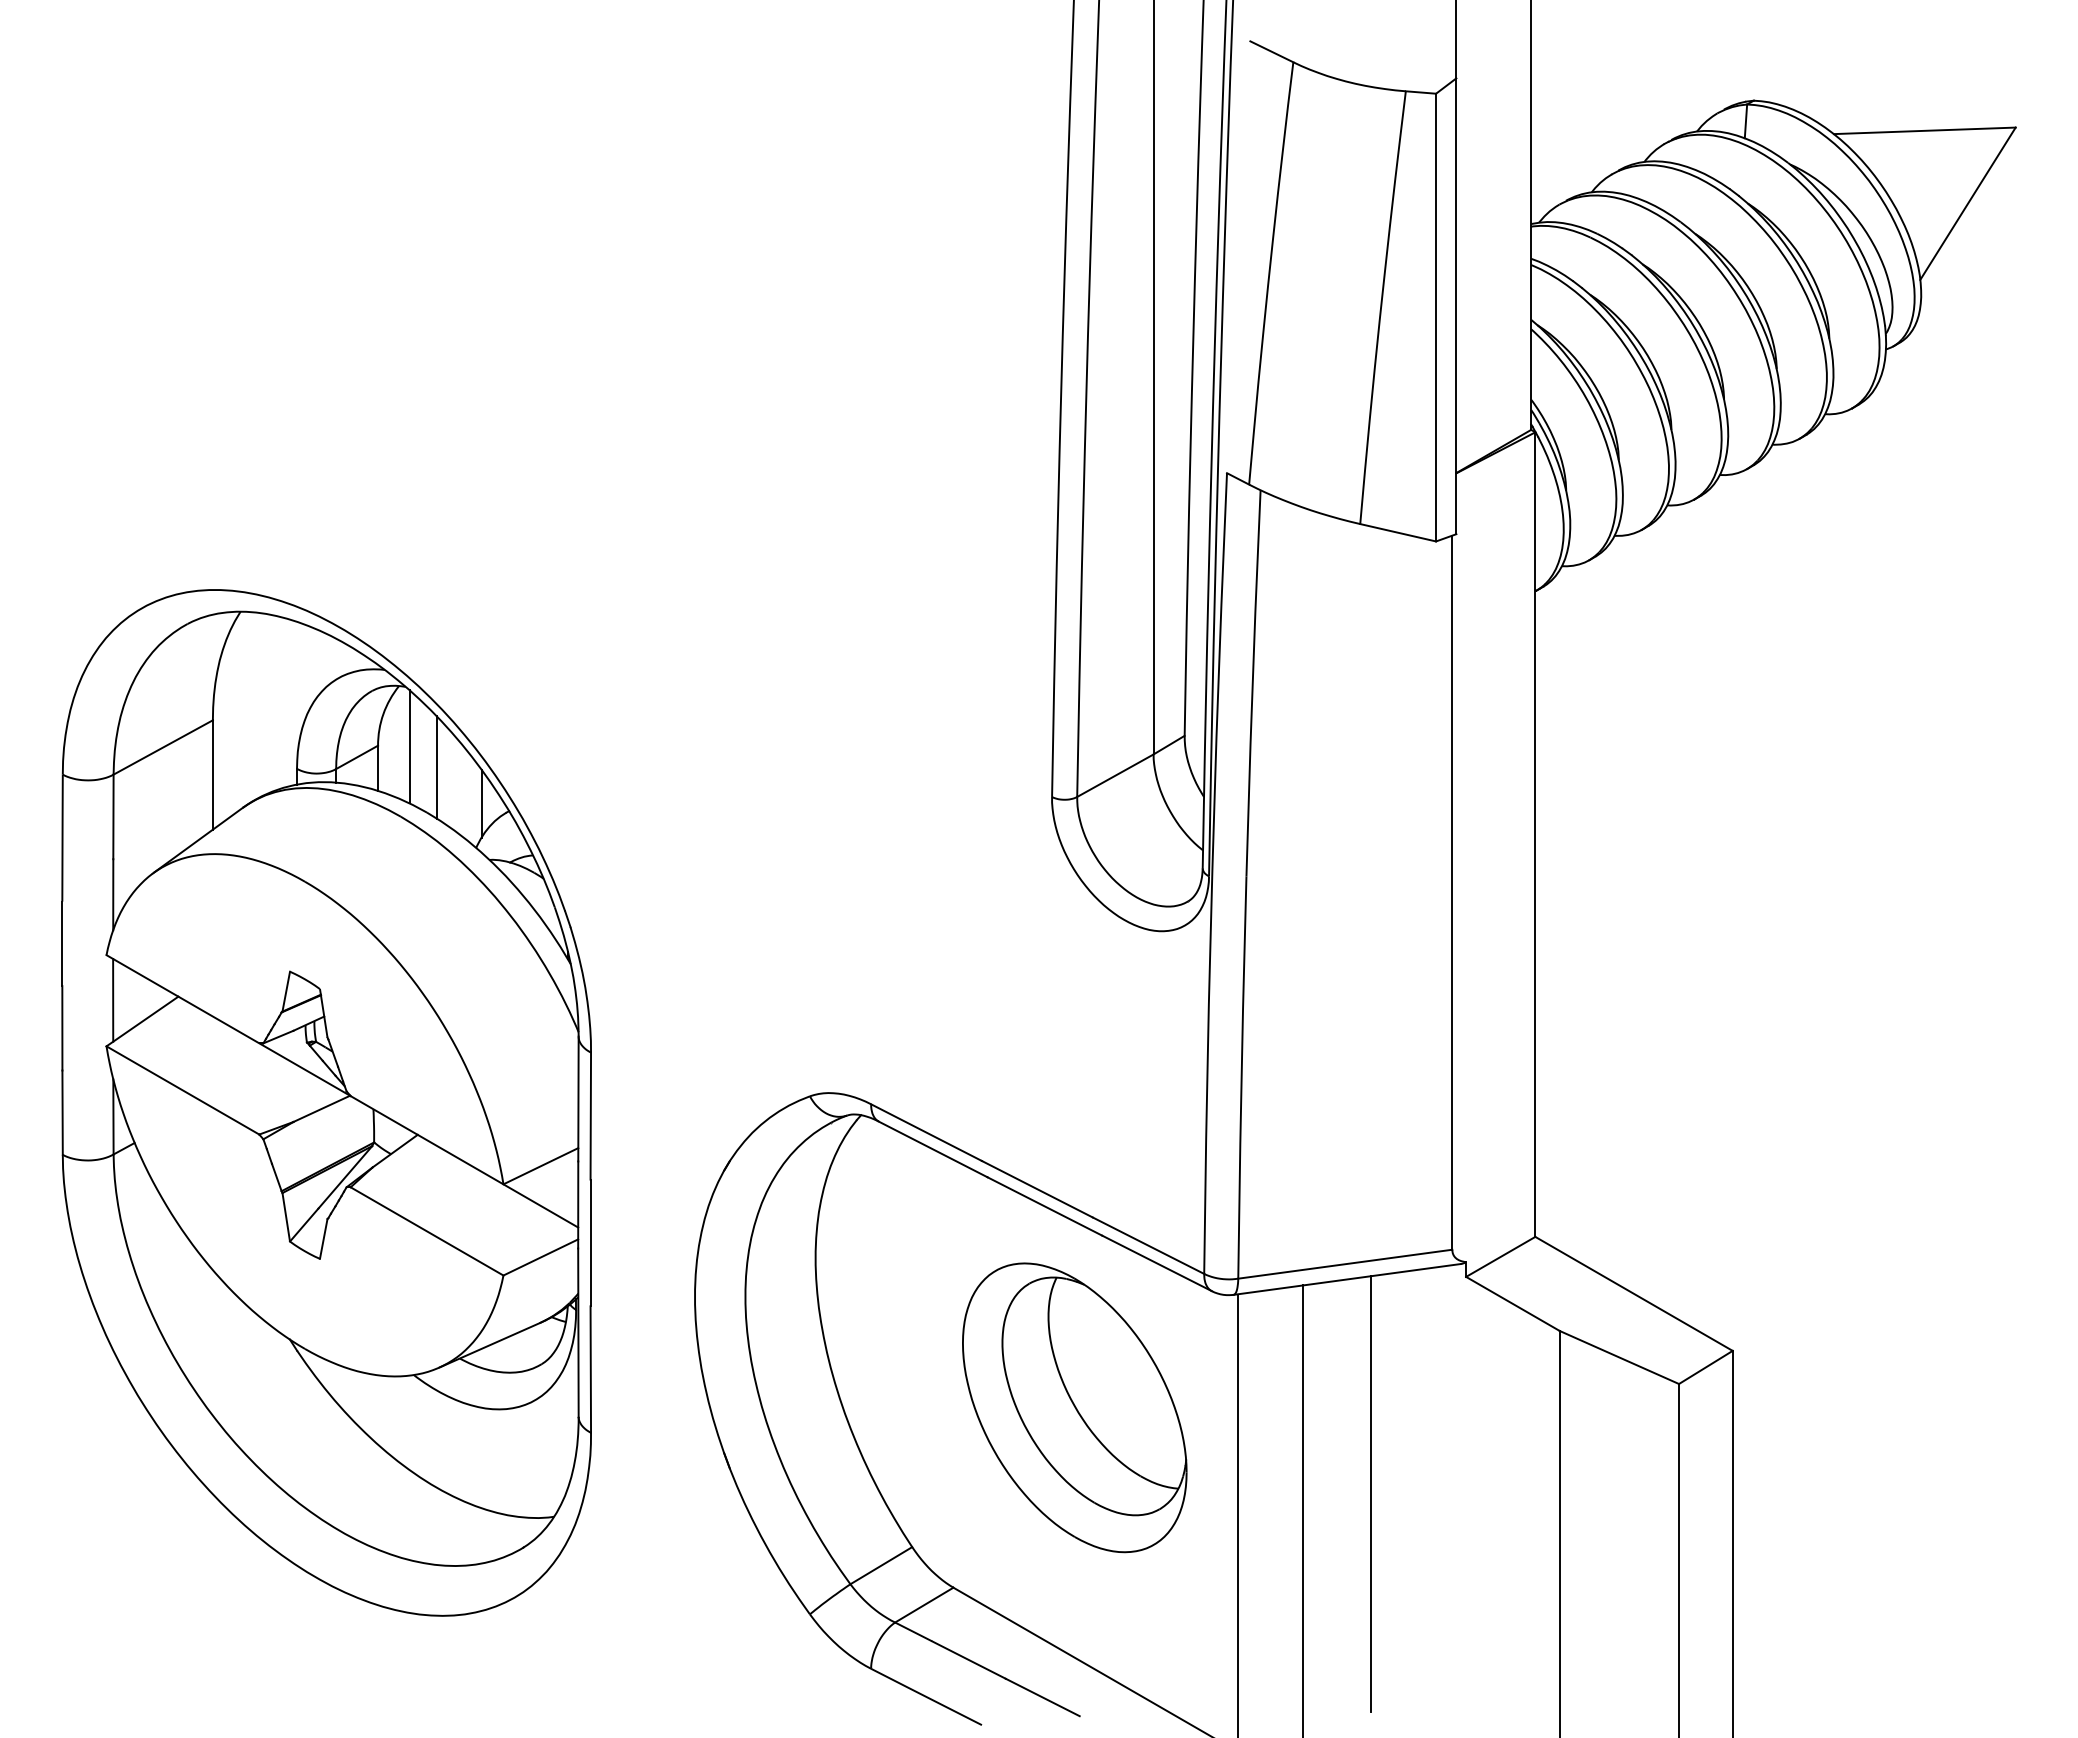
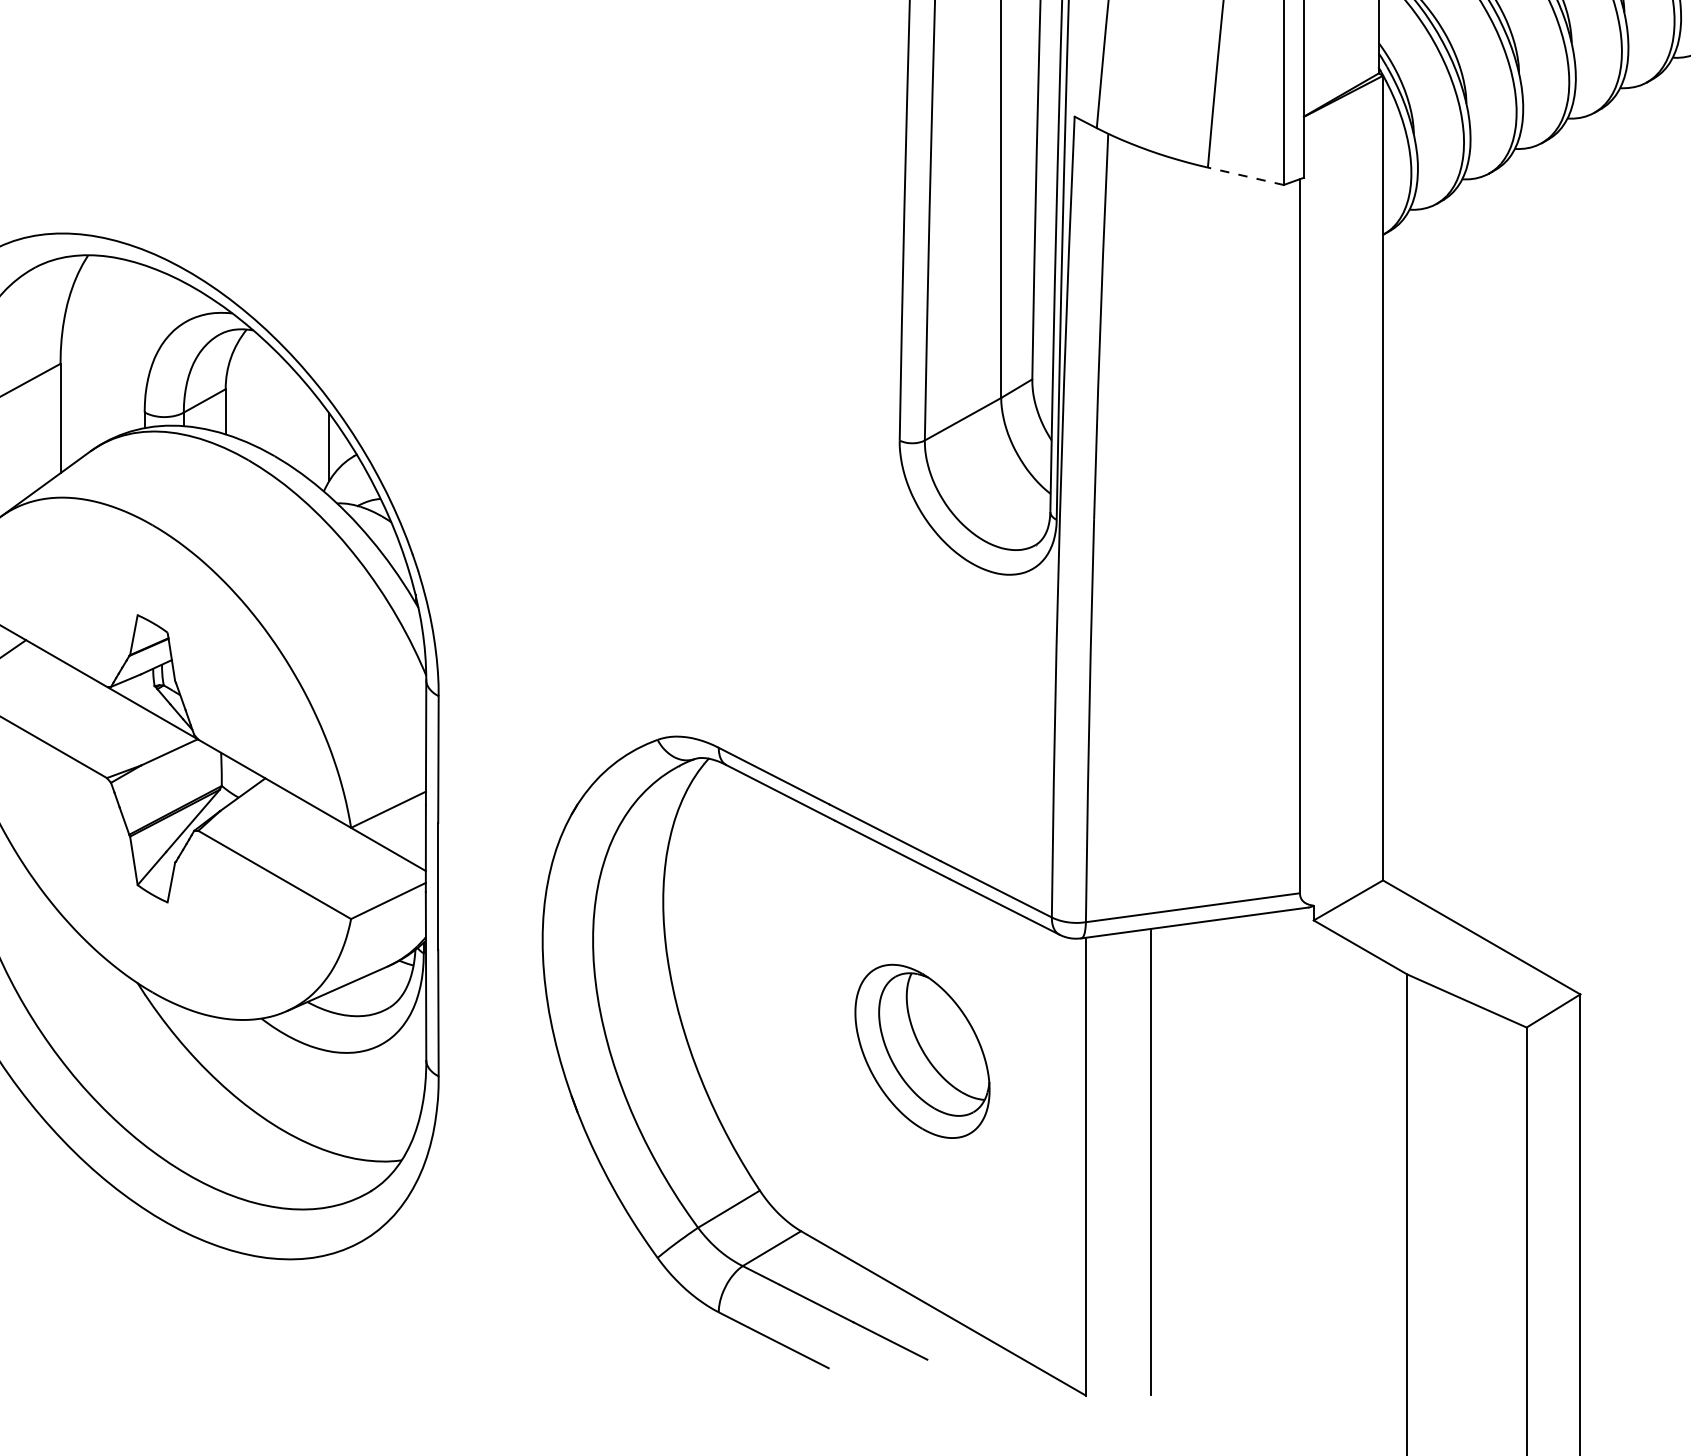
line: (1398, 532) -> (1246, 176), solid -> dashed
line: (409, 746) -> (257, 390), removed
line: (436, 767) -> (284, 411), removed
part: (1074, 1407) -> (922, 1051), size x0.6
line: (1370, 1493) -> (1218, 1137), removed

